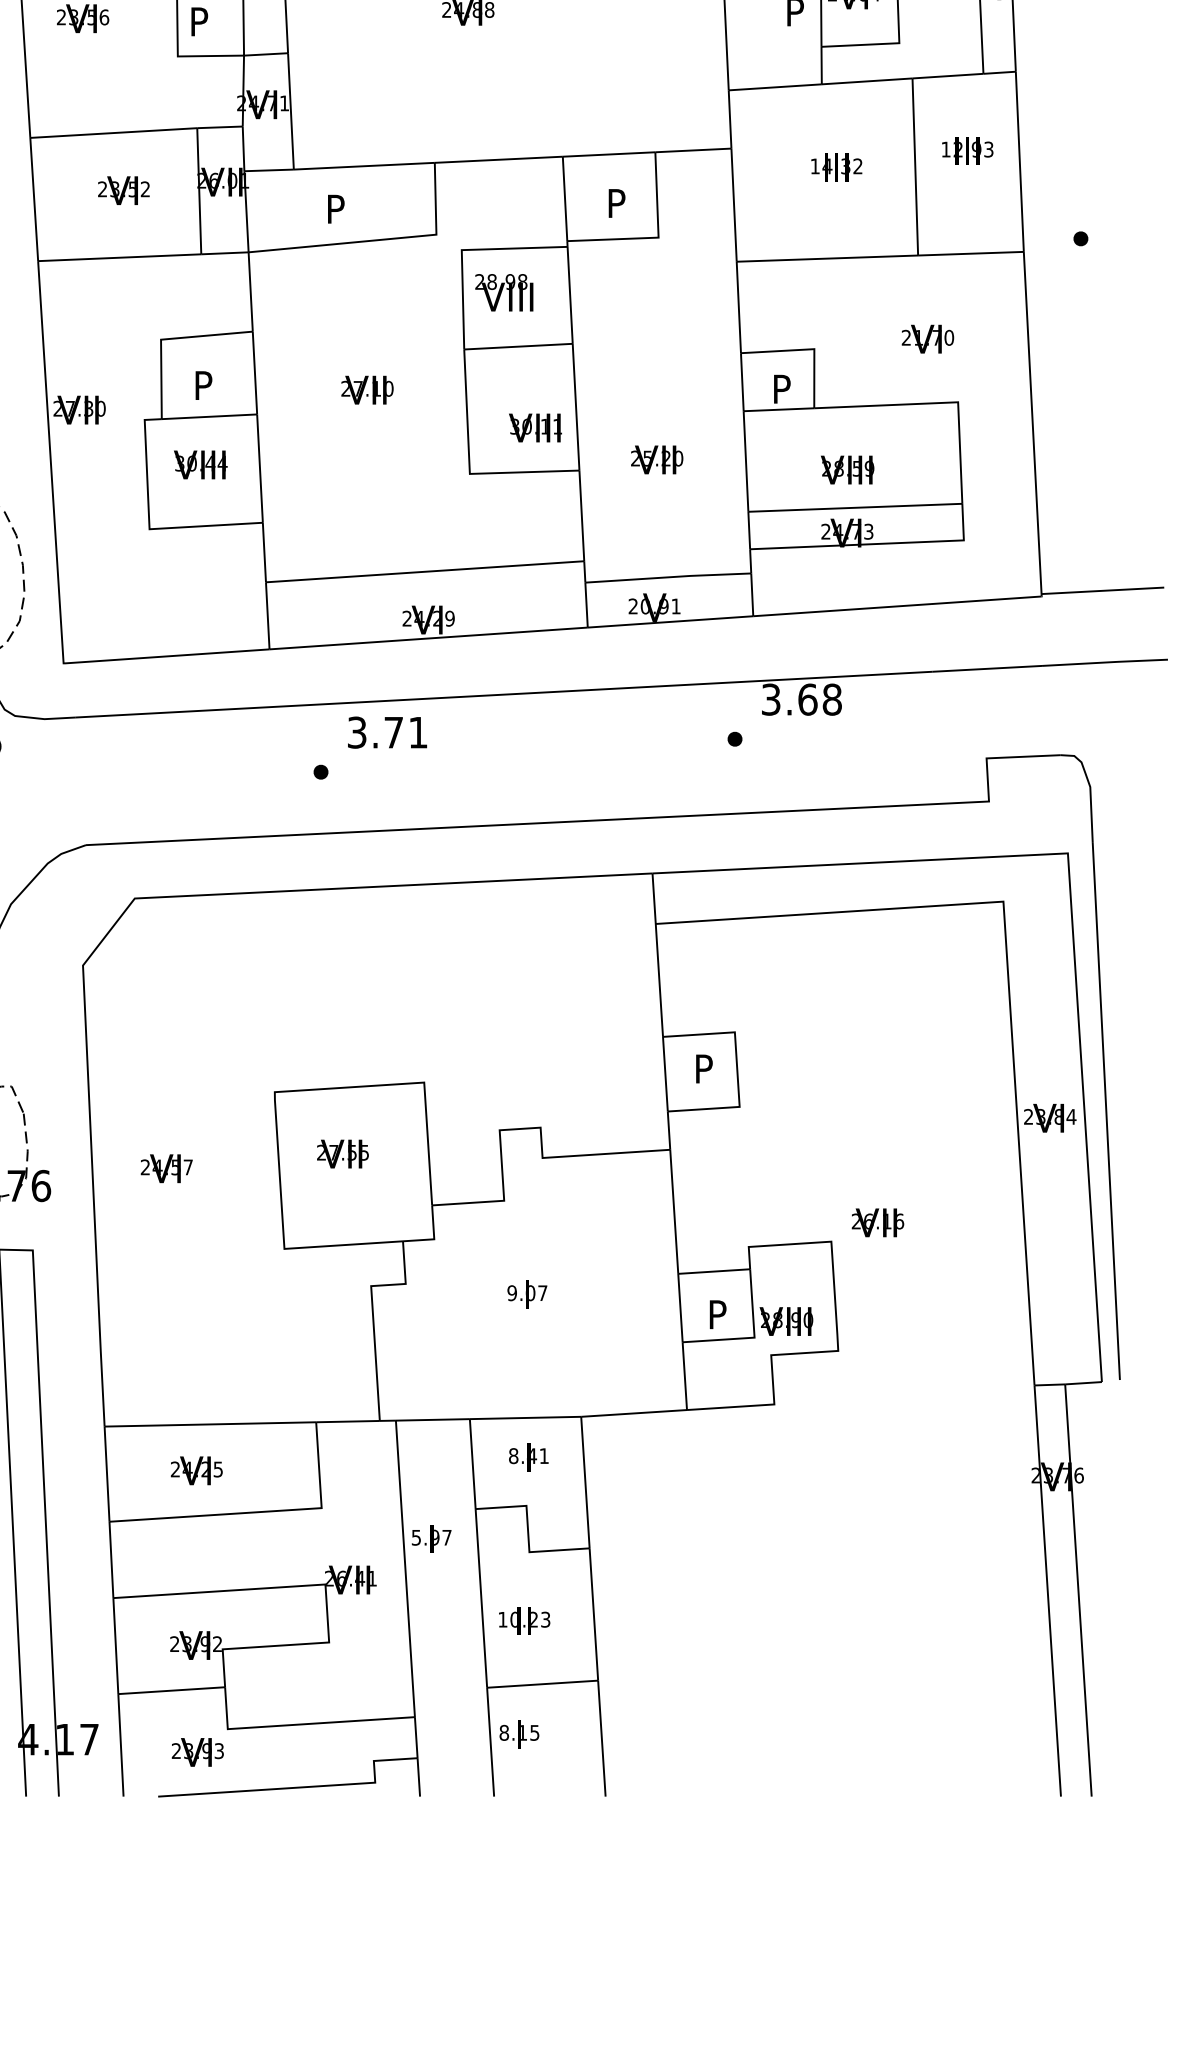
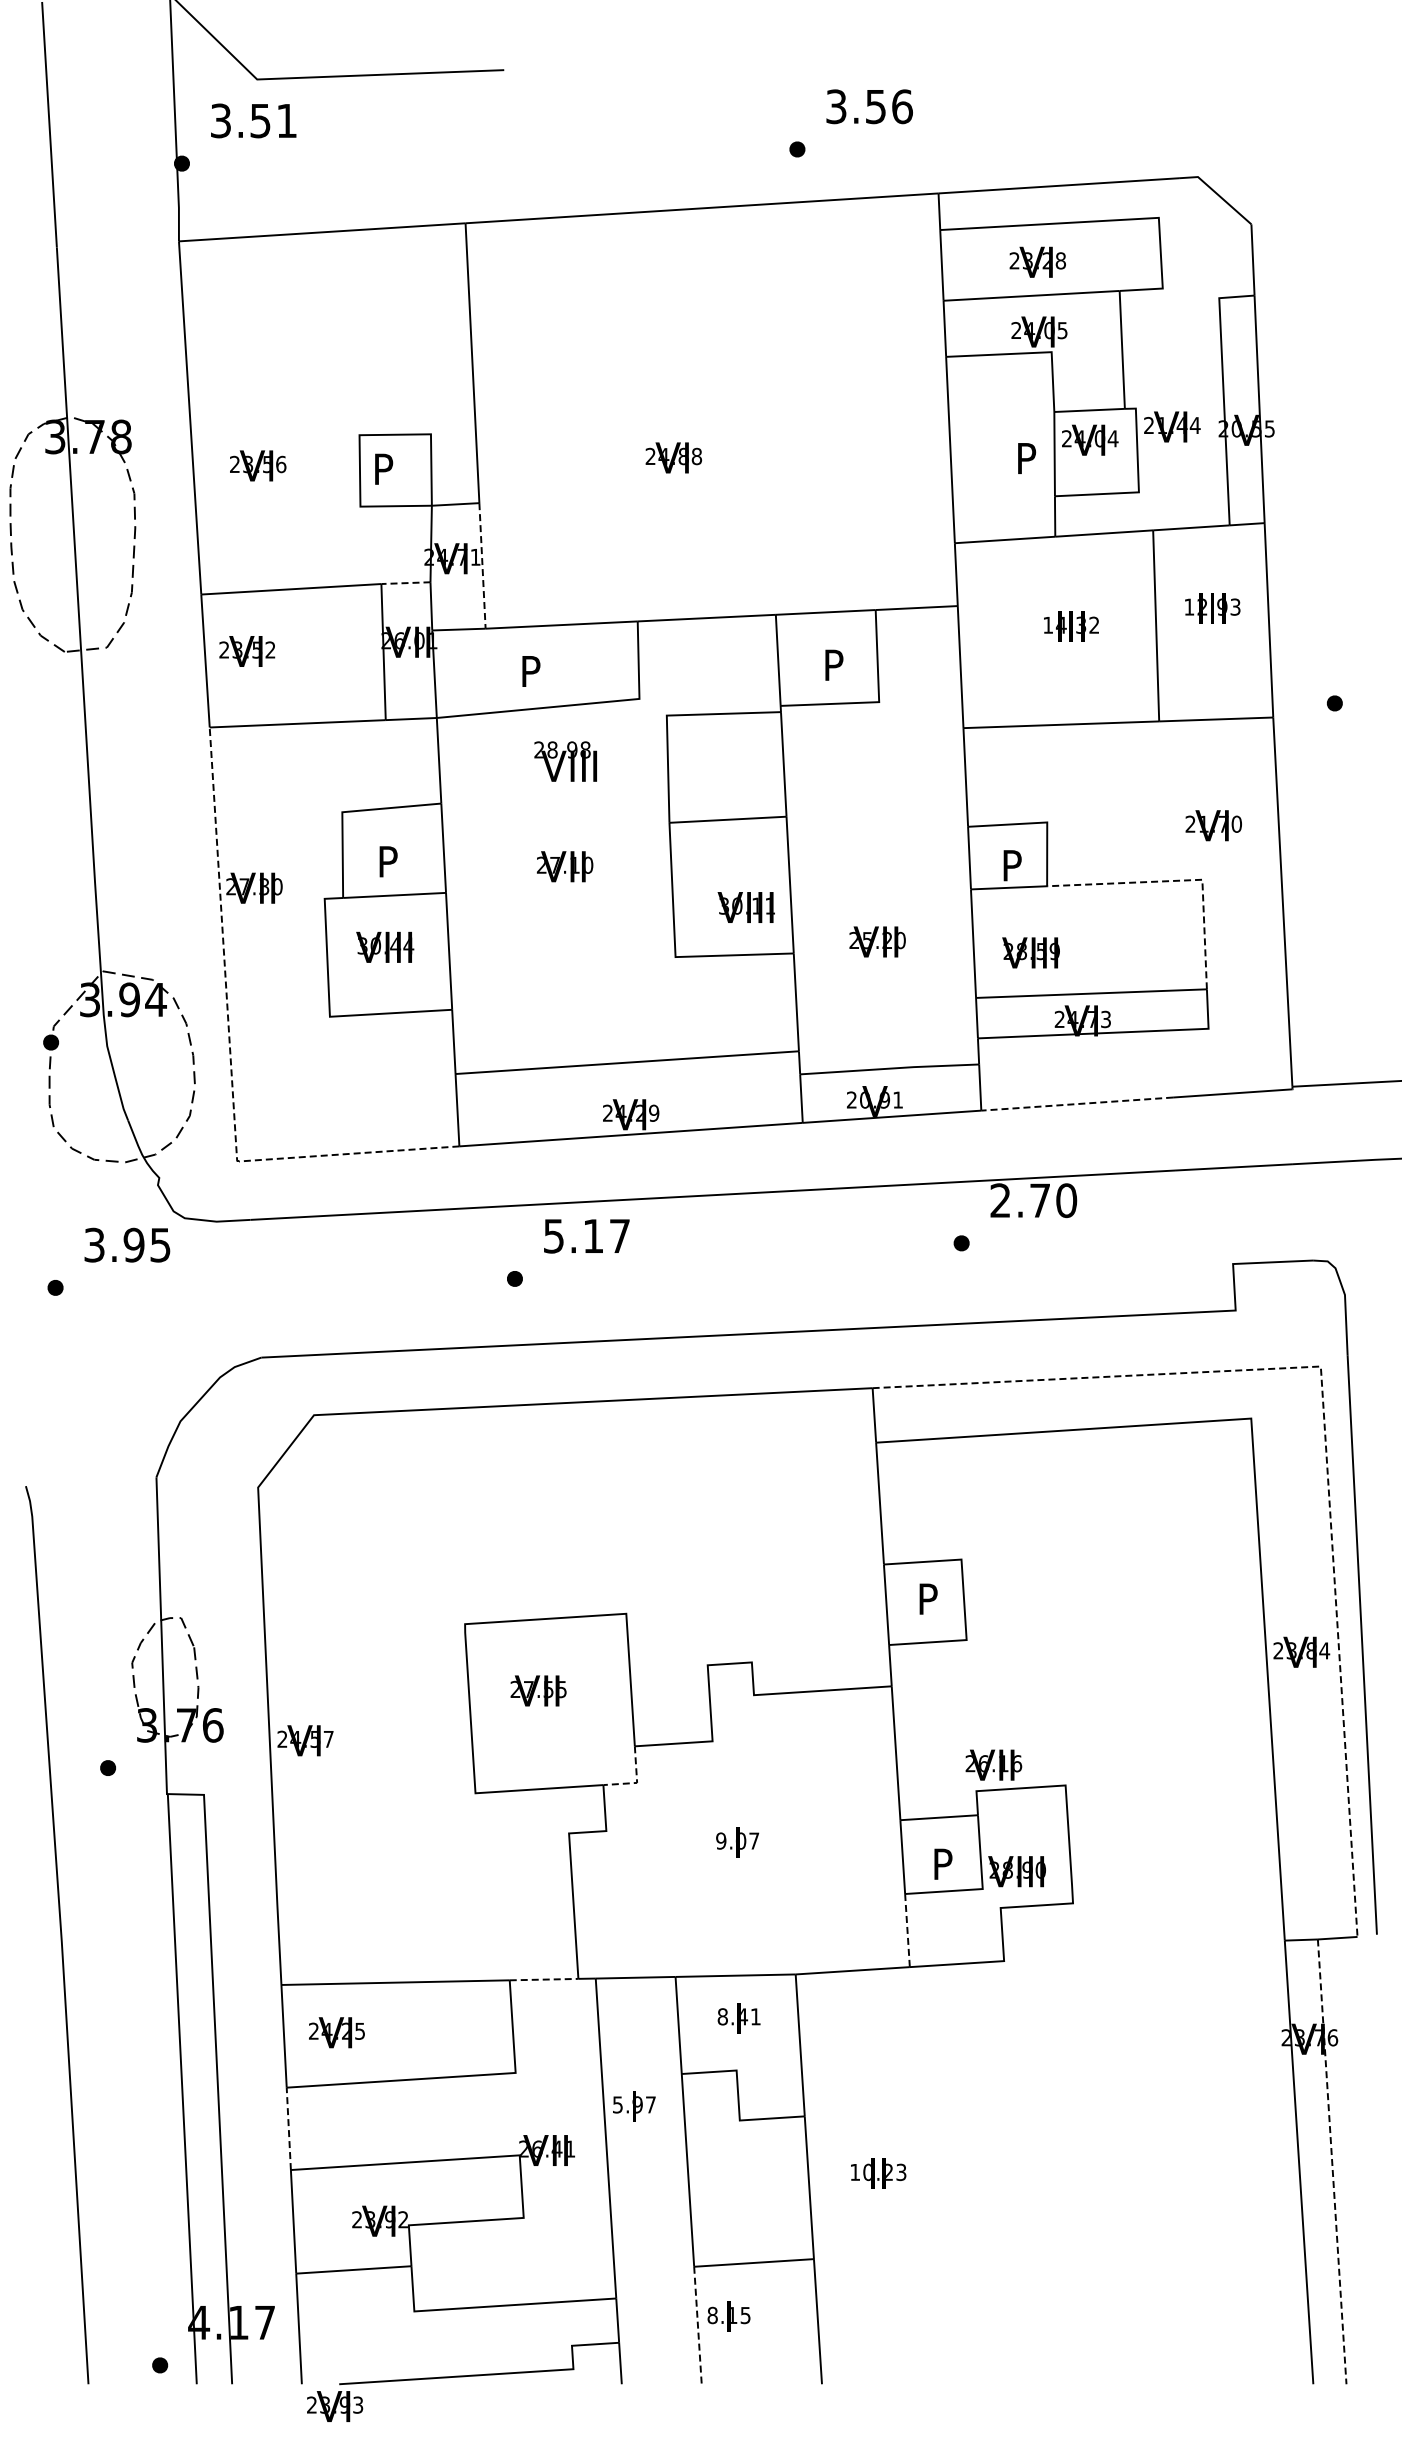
line: (290, 111) -> (482, 565), solid -> dashed
line: (219, 127) -> (405, 583), solid -> dashed
text: (124, 190) -> (247, 651), moved
text: (504, 292) -> (565, 761), moved
text: (927, 339) -> (1213, 825), moved
line: (936, 402) -> (1179, 880), solid -> dashed
text: (847, 469) -> (1030, 952), moved
line: (57, 566) -> (230, 1056), solid -> dashed
line: (841, 610) -> (1076, 1104), solid -> dashed
text: (801, 699) -> (1033, 1200), 3.68 -> 2.70
text: (387, 731) -> (586, 1235), 3.71 -> 5.17
line: (1071, 909) -> (1324, 1427), solid -> dashed
text: (166, 1168) -> (305, 1740), moved
text: (877, 1222) -> (993, 1764), moved
line: (434, 1237) -> (637, 1781), solid -> dashed
line: (684, 1376) -> (907, 1930), solid -> dashed
line: (349, 1421) -> (545, 1979), solid -> dashed
text: (196, 1470) -> (336, 2032), moved
line: (111, 1559) -> (288, 2128), solid -> dashed
line: (1078, 1590) -> (1332, 2161), solid -> dashed
text: (524, 1620) -> (878, 2173), moved
line: (490, 1742) -> (697, 2325), solid -> dashed
text: (198, 1752) -> (335, 2406), moved

